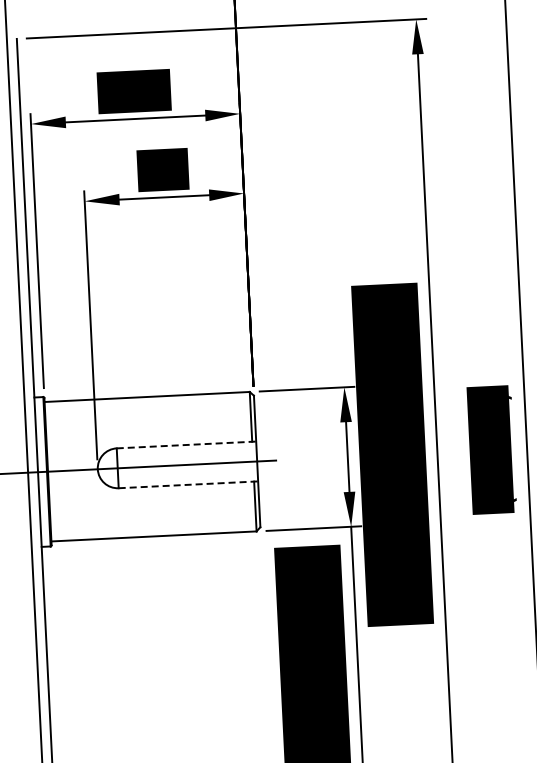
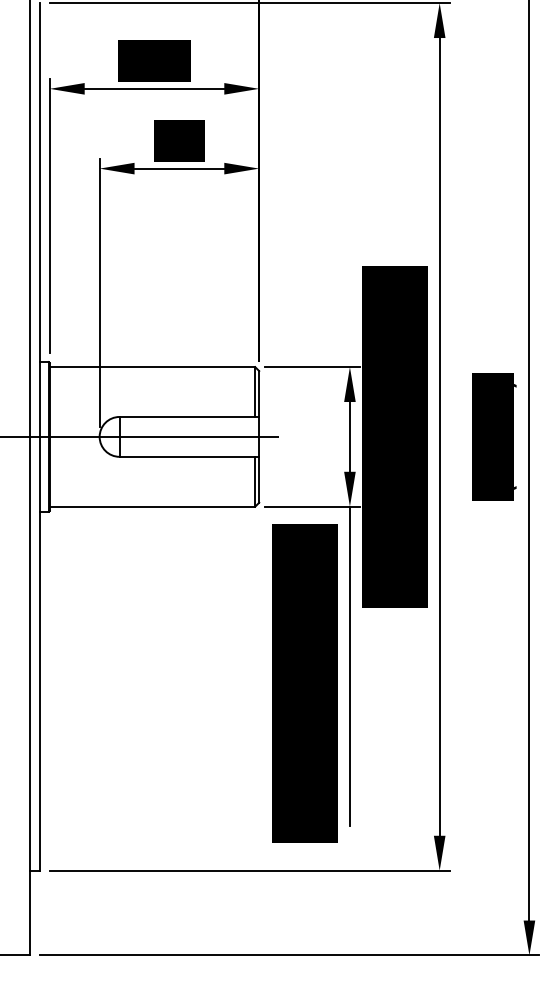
line: (186, 444) -> (189, 416), dashed -> solid
line: (188, 484) -> (189, 456), dashed -> solid

